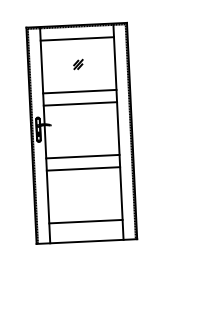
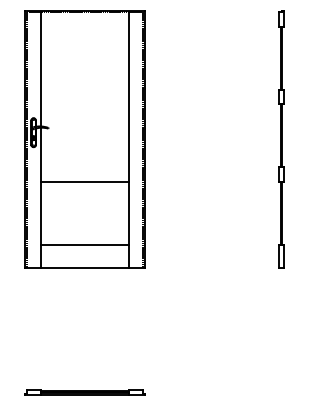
line: (76, 38) -> (84, 26), removed
part: (78, 64) -> (84, 57), removed
line: (79, 91) -> (84, 89), removed
line: (80, 104) -> (84, 104), removed
line: (82, 156) -> (84, 167), removed

